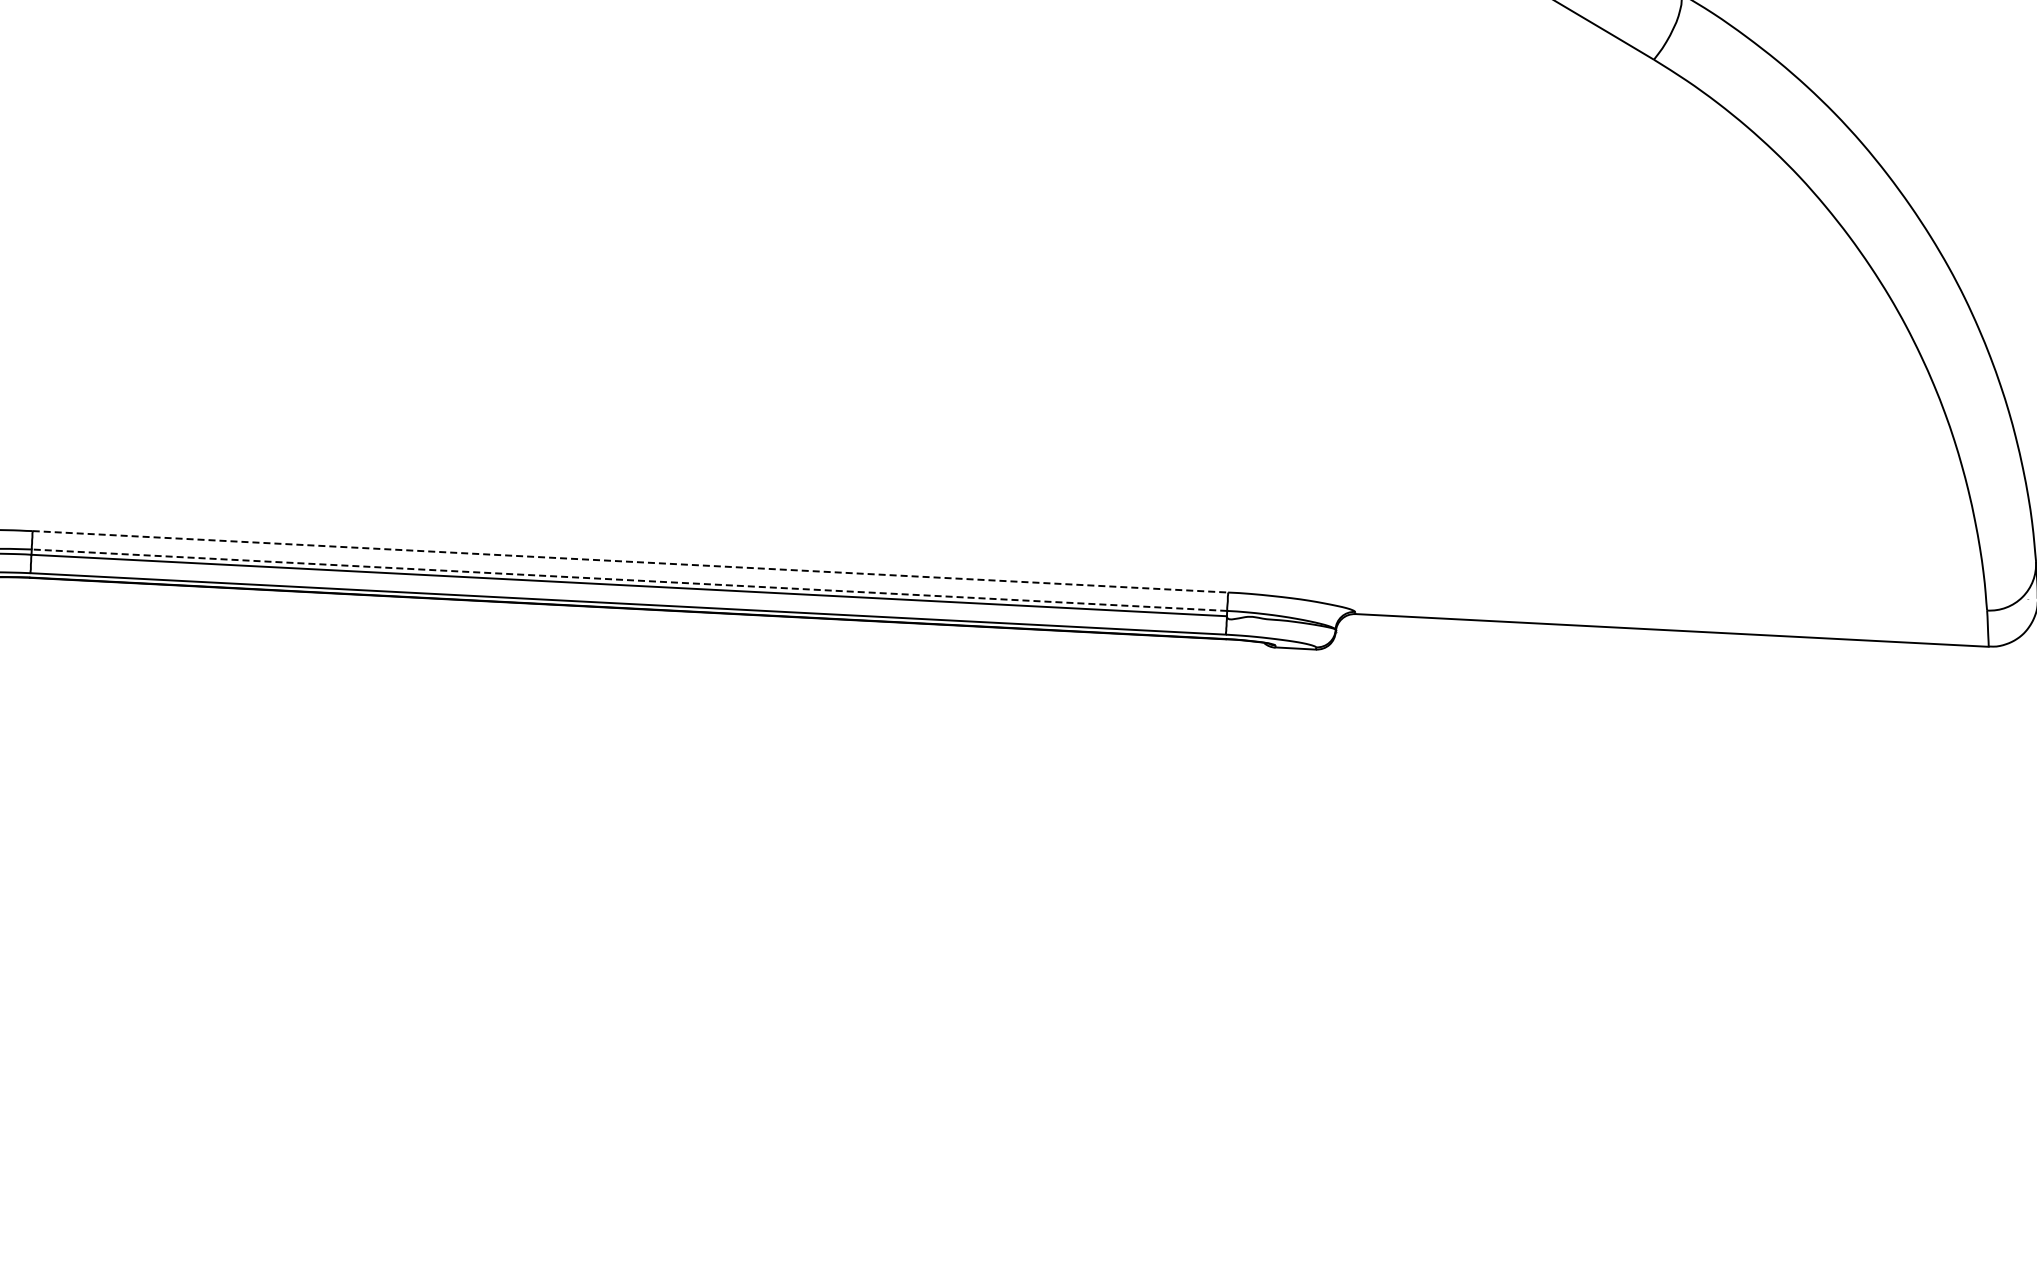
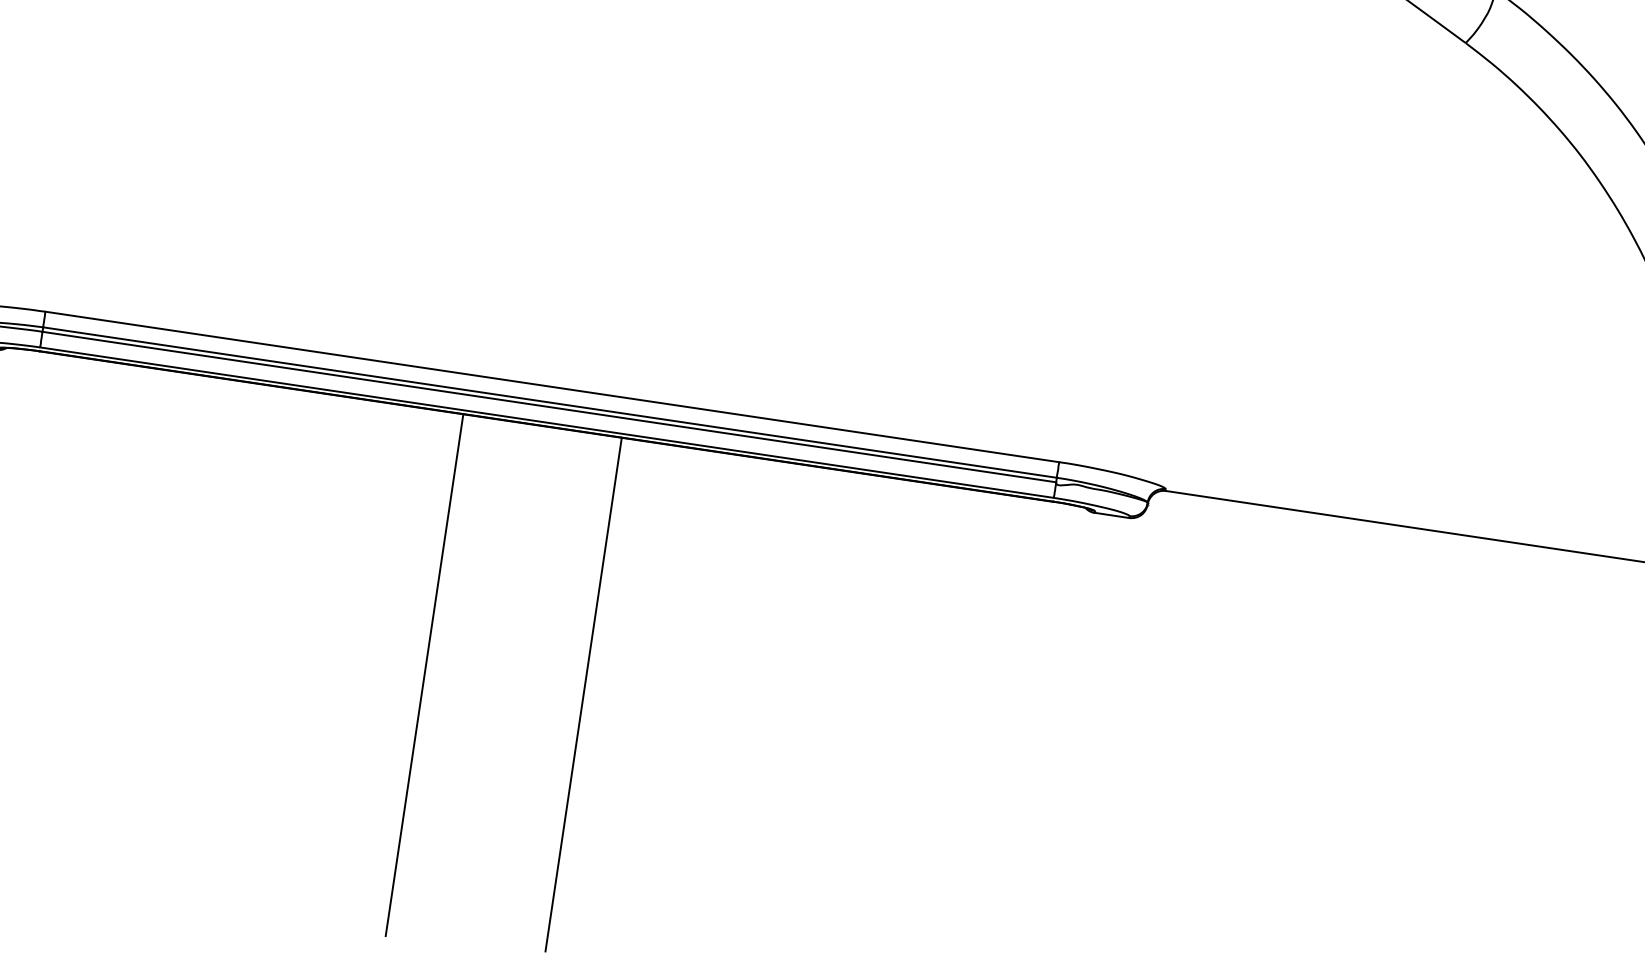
line: (630, 561) -> (552, 386), dashed -> solid
line: (629, 580) -> (550, 402), dashed -> solid
line: (514, 910) -> (424, 674), added
line: (700, 915) -> (583, 694), added

